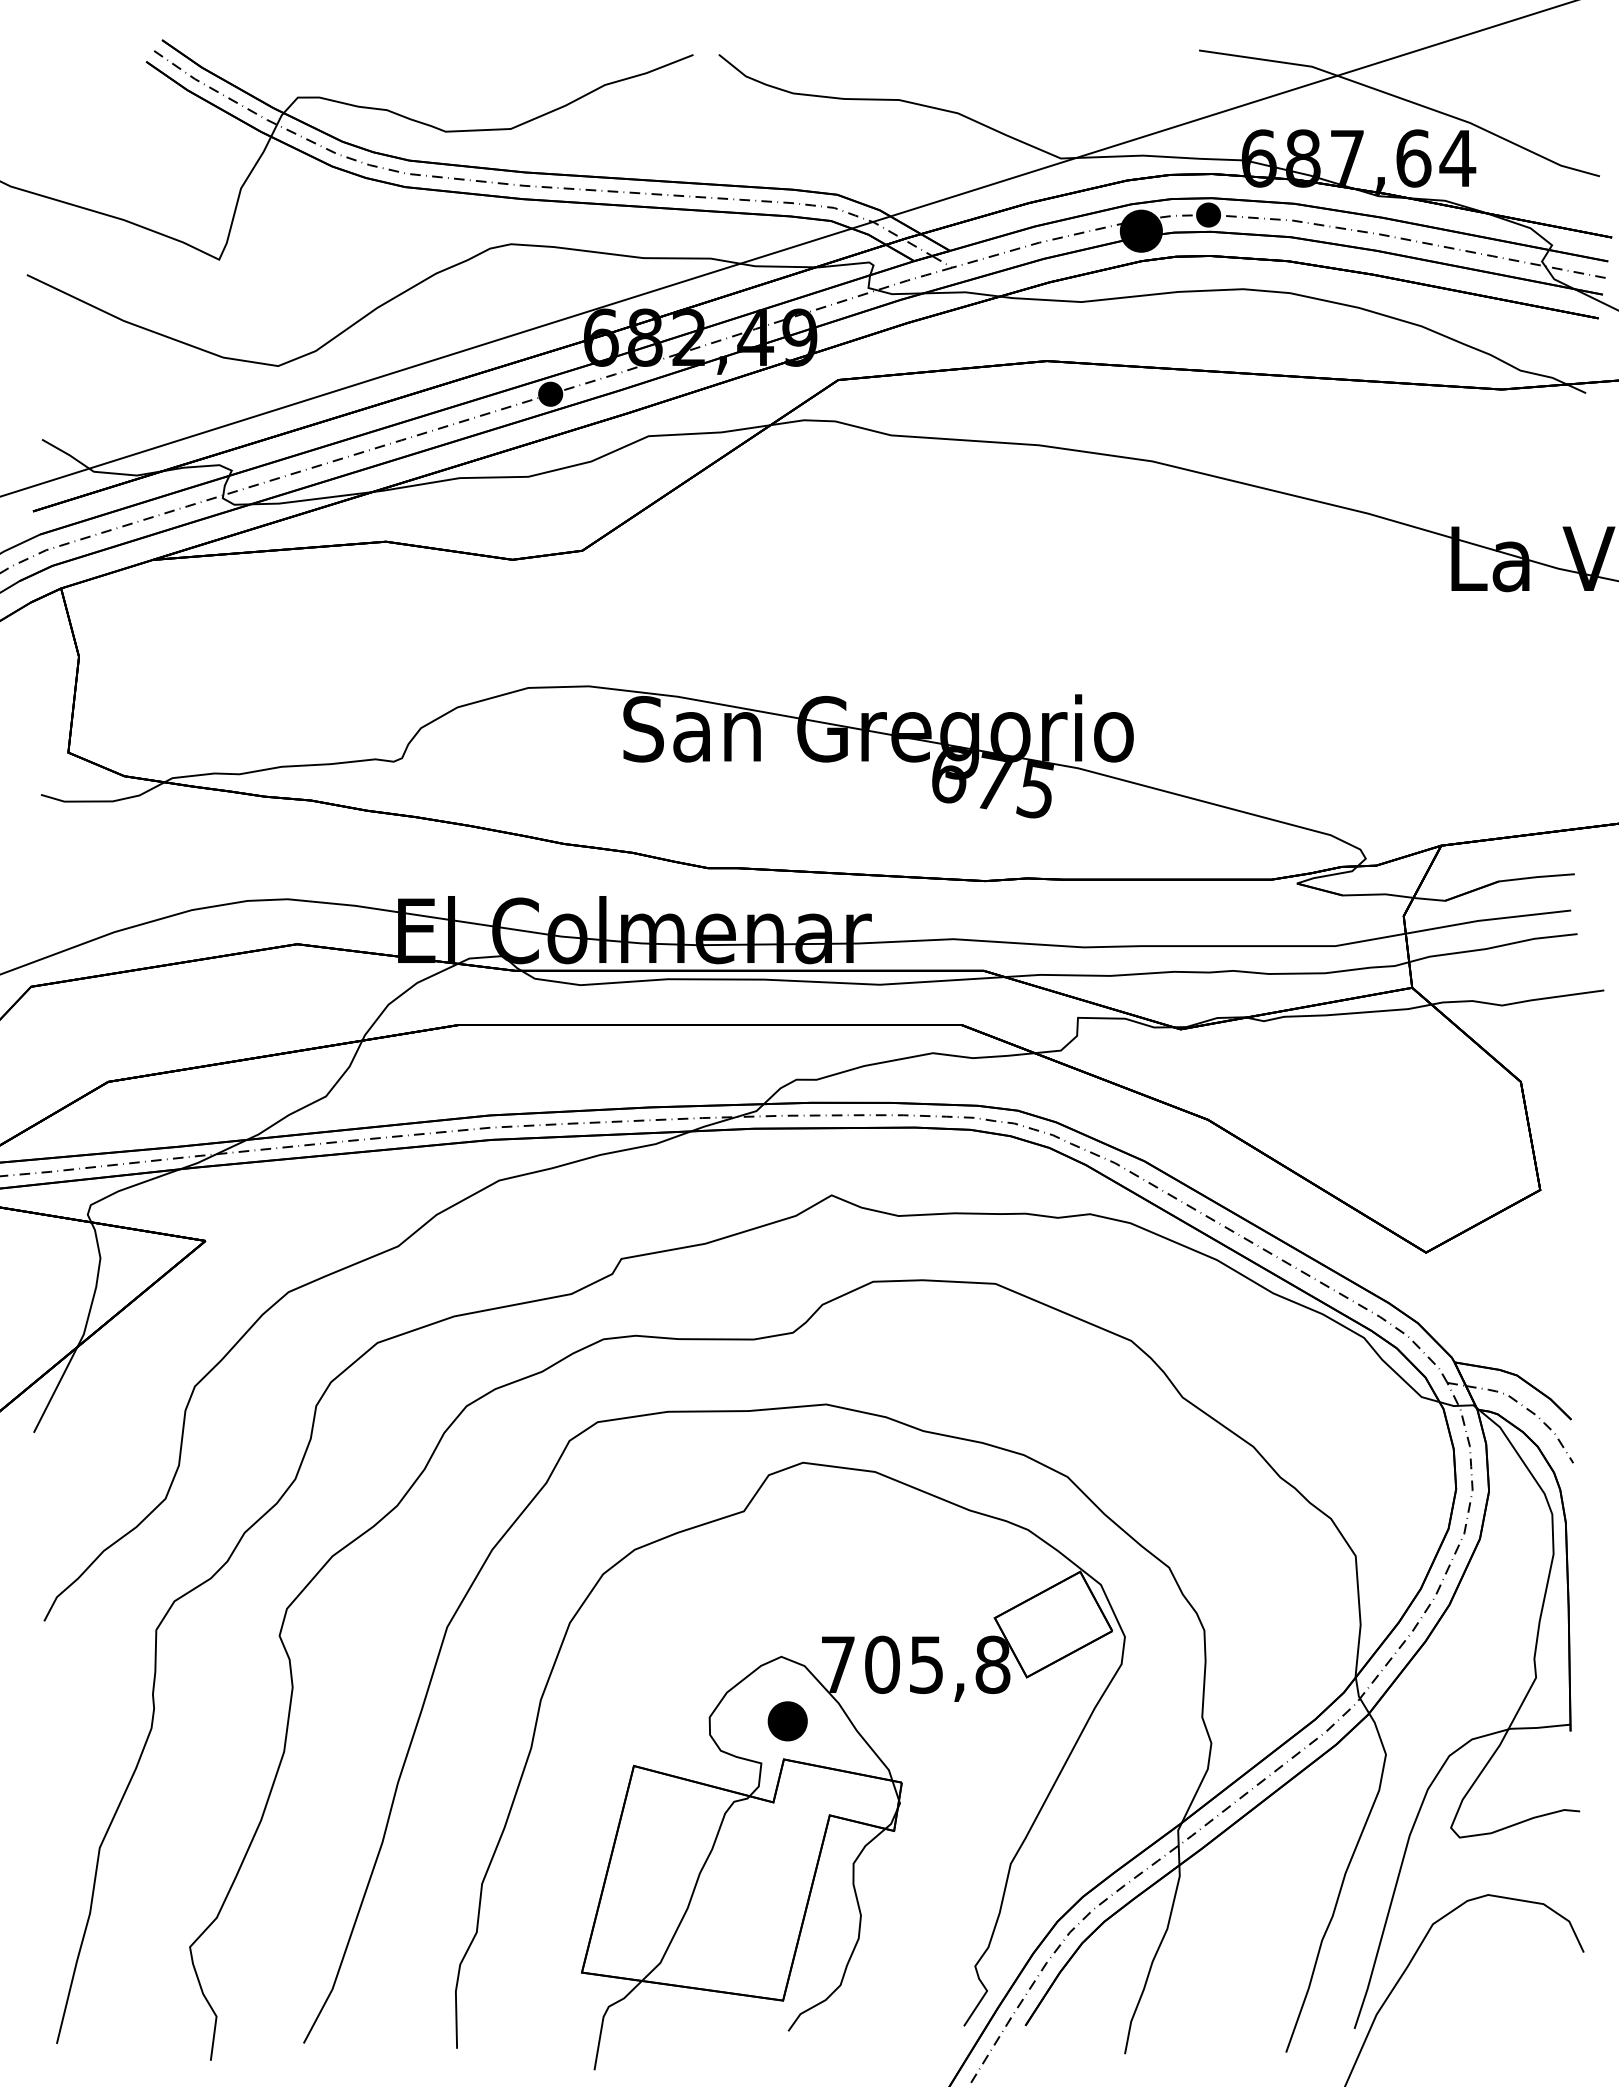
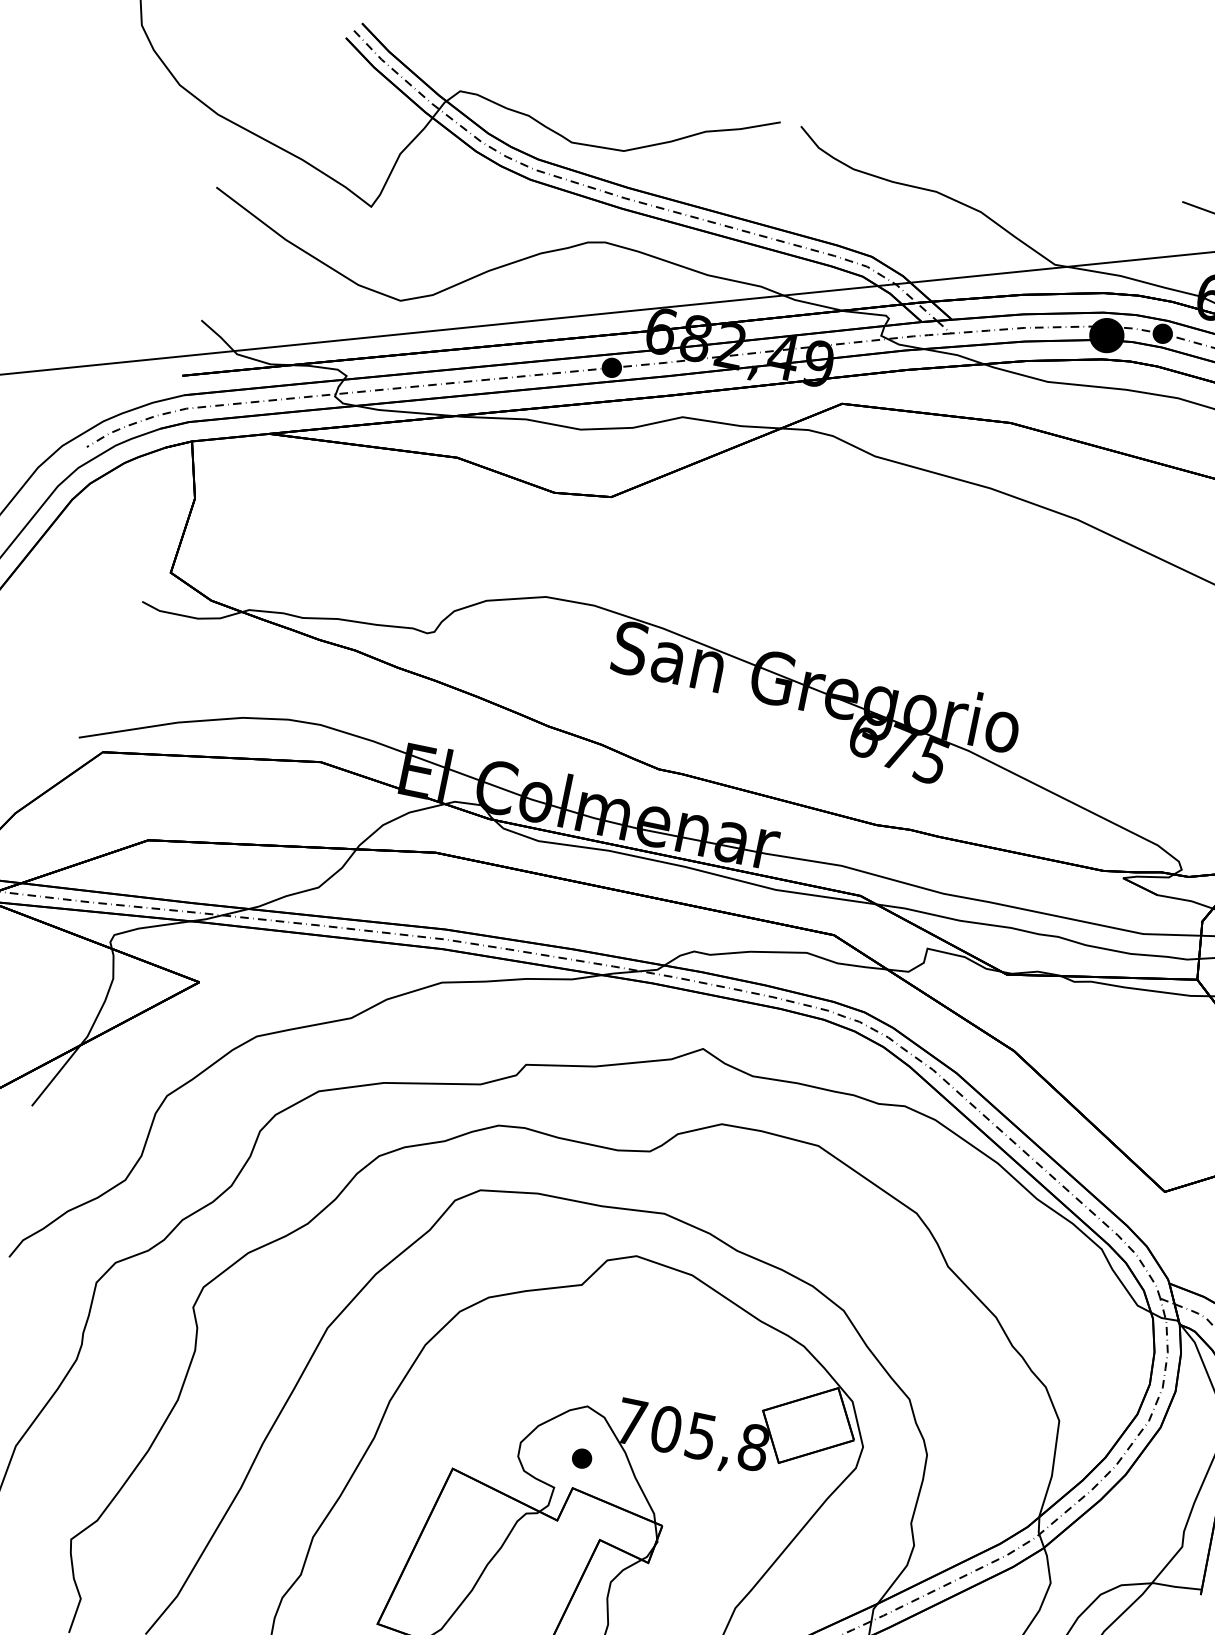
part: (787, 1721) -> (581, 1458), size x0.62

